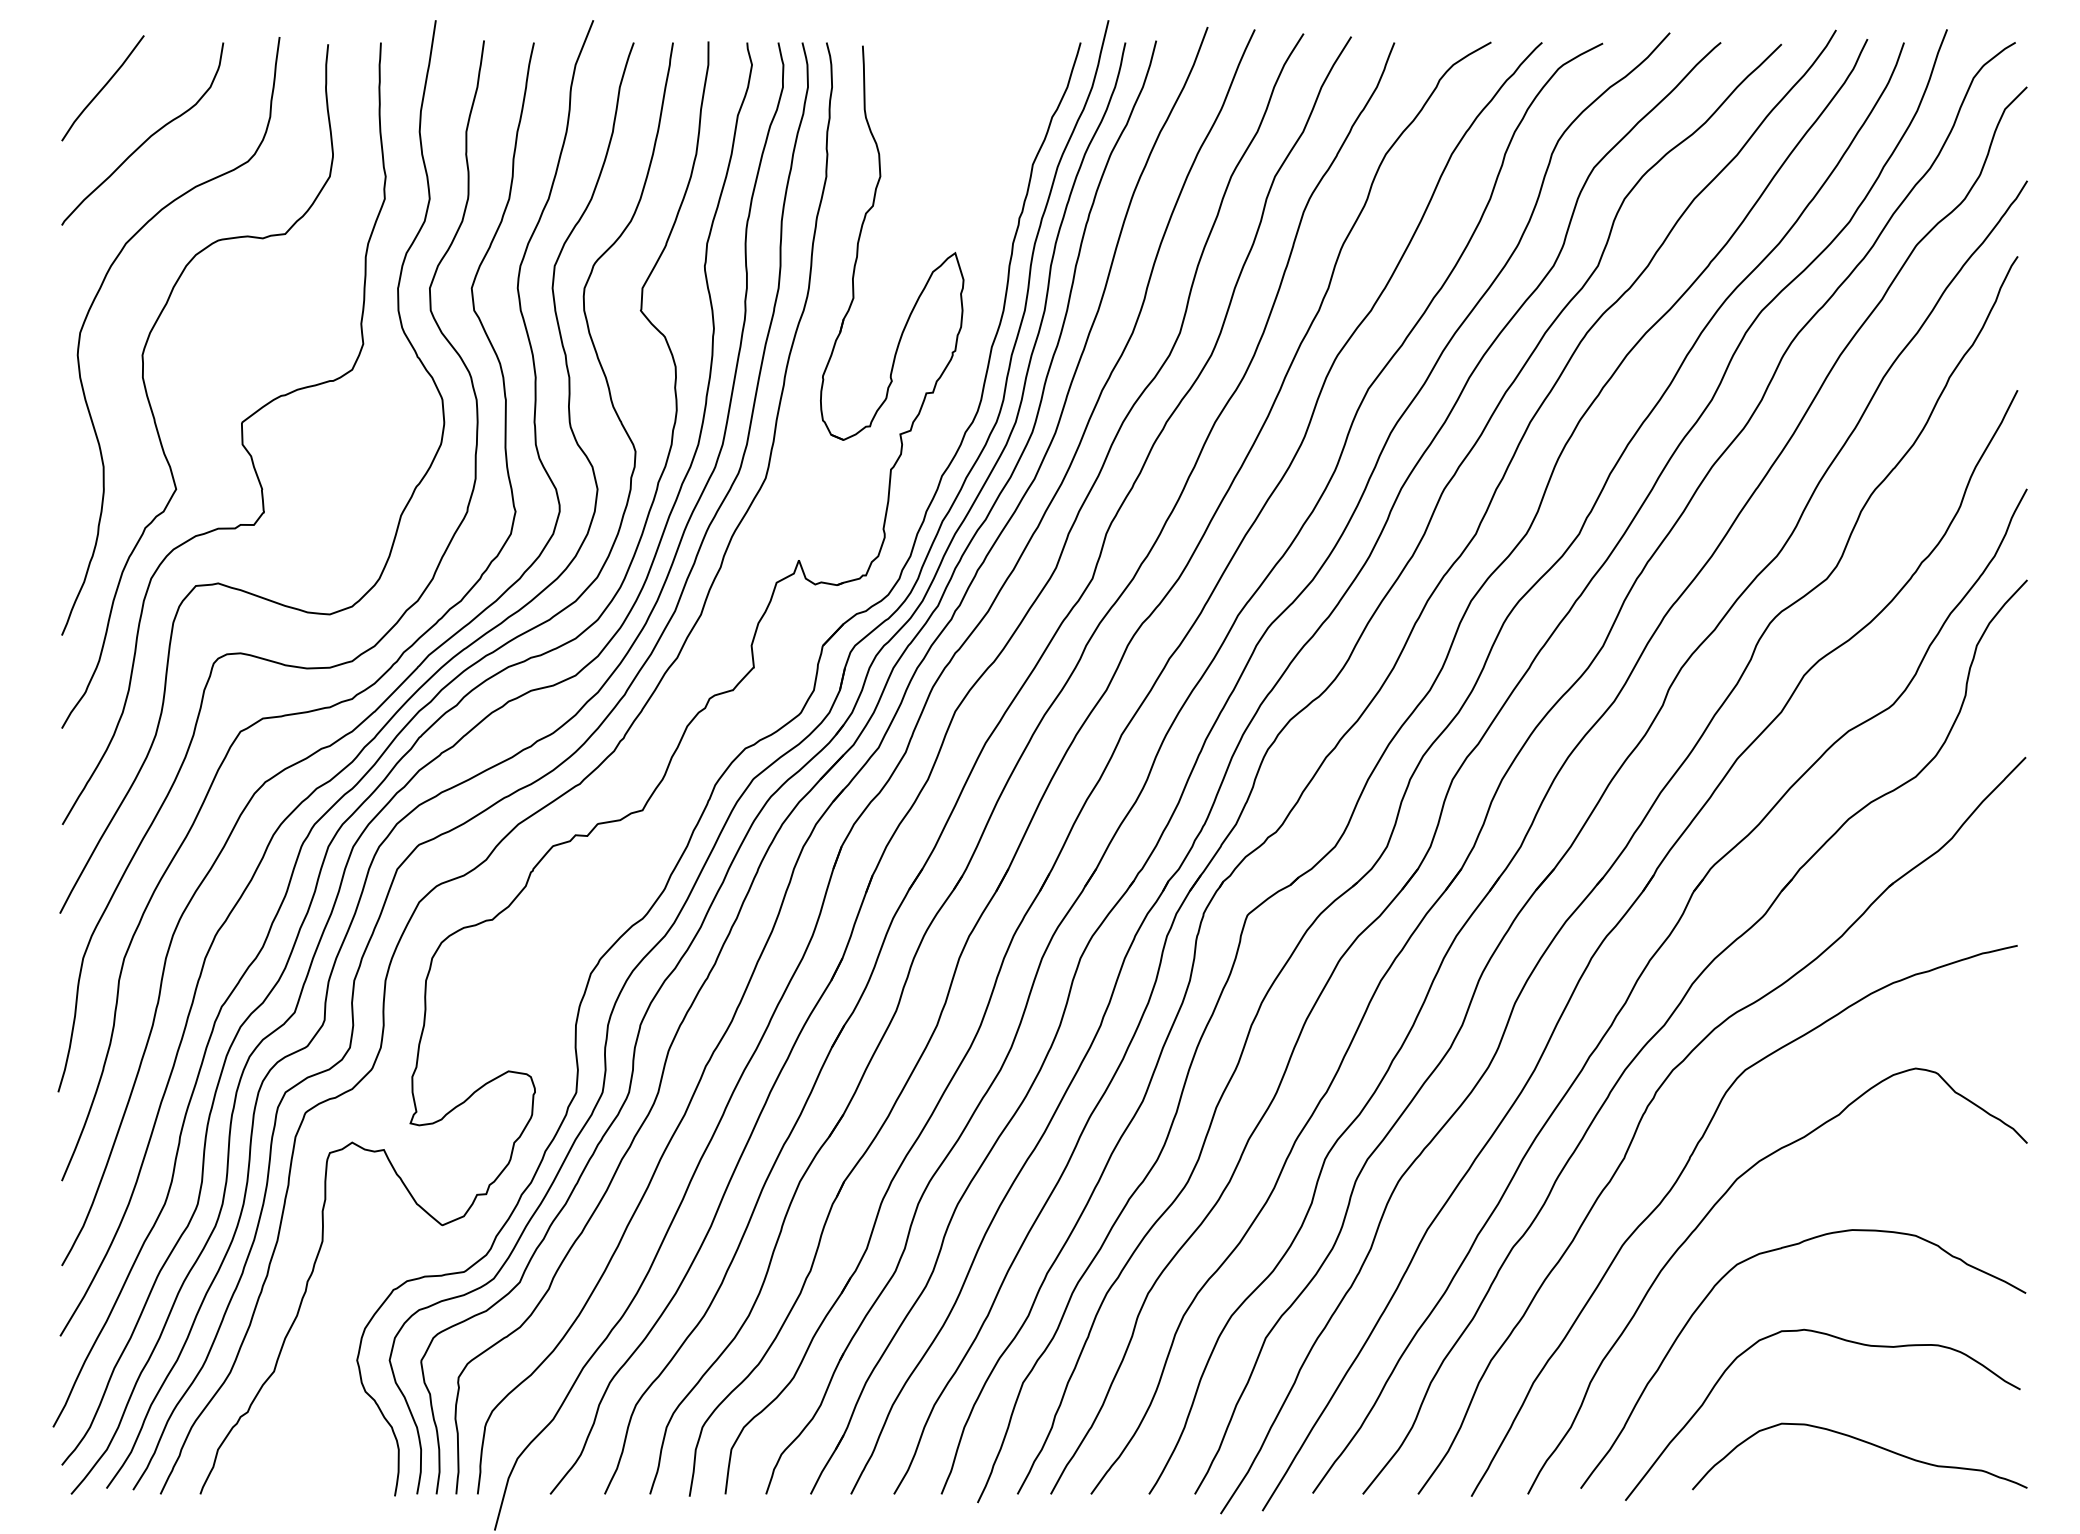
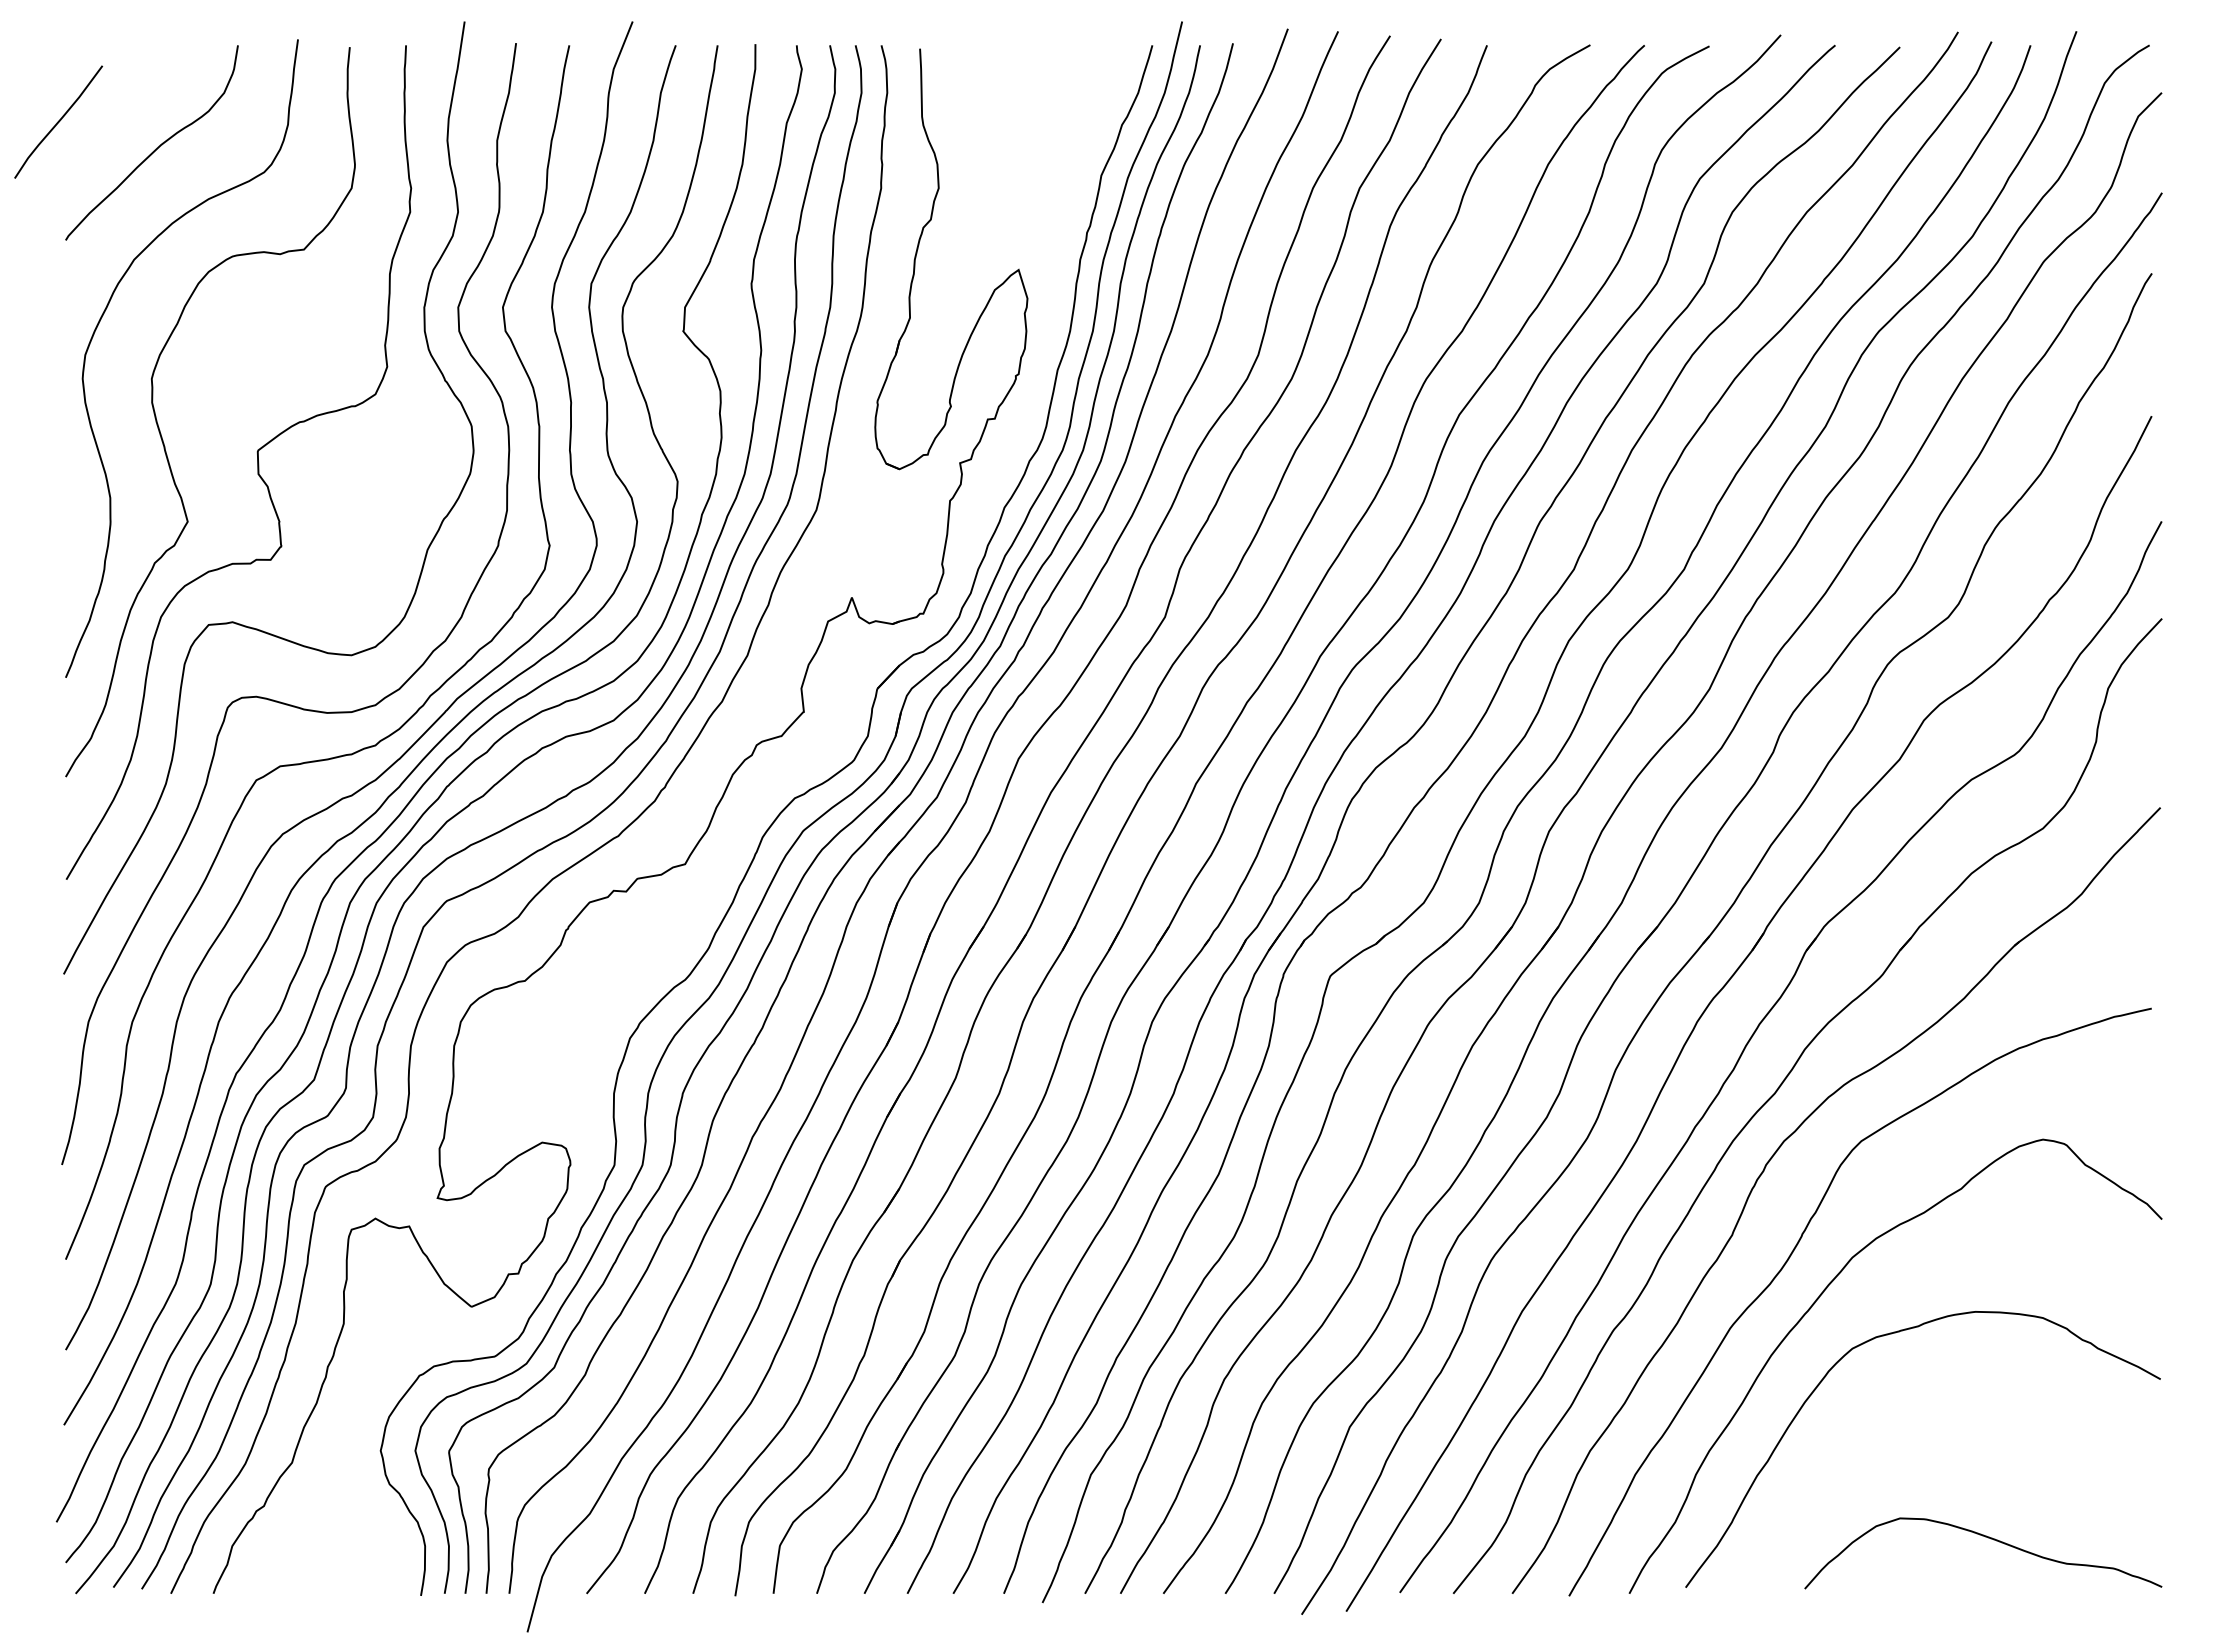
curve: (102, 87) -> (58, 121), moved
curve: (1844, 1341) -> (1967, 1430), removed

